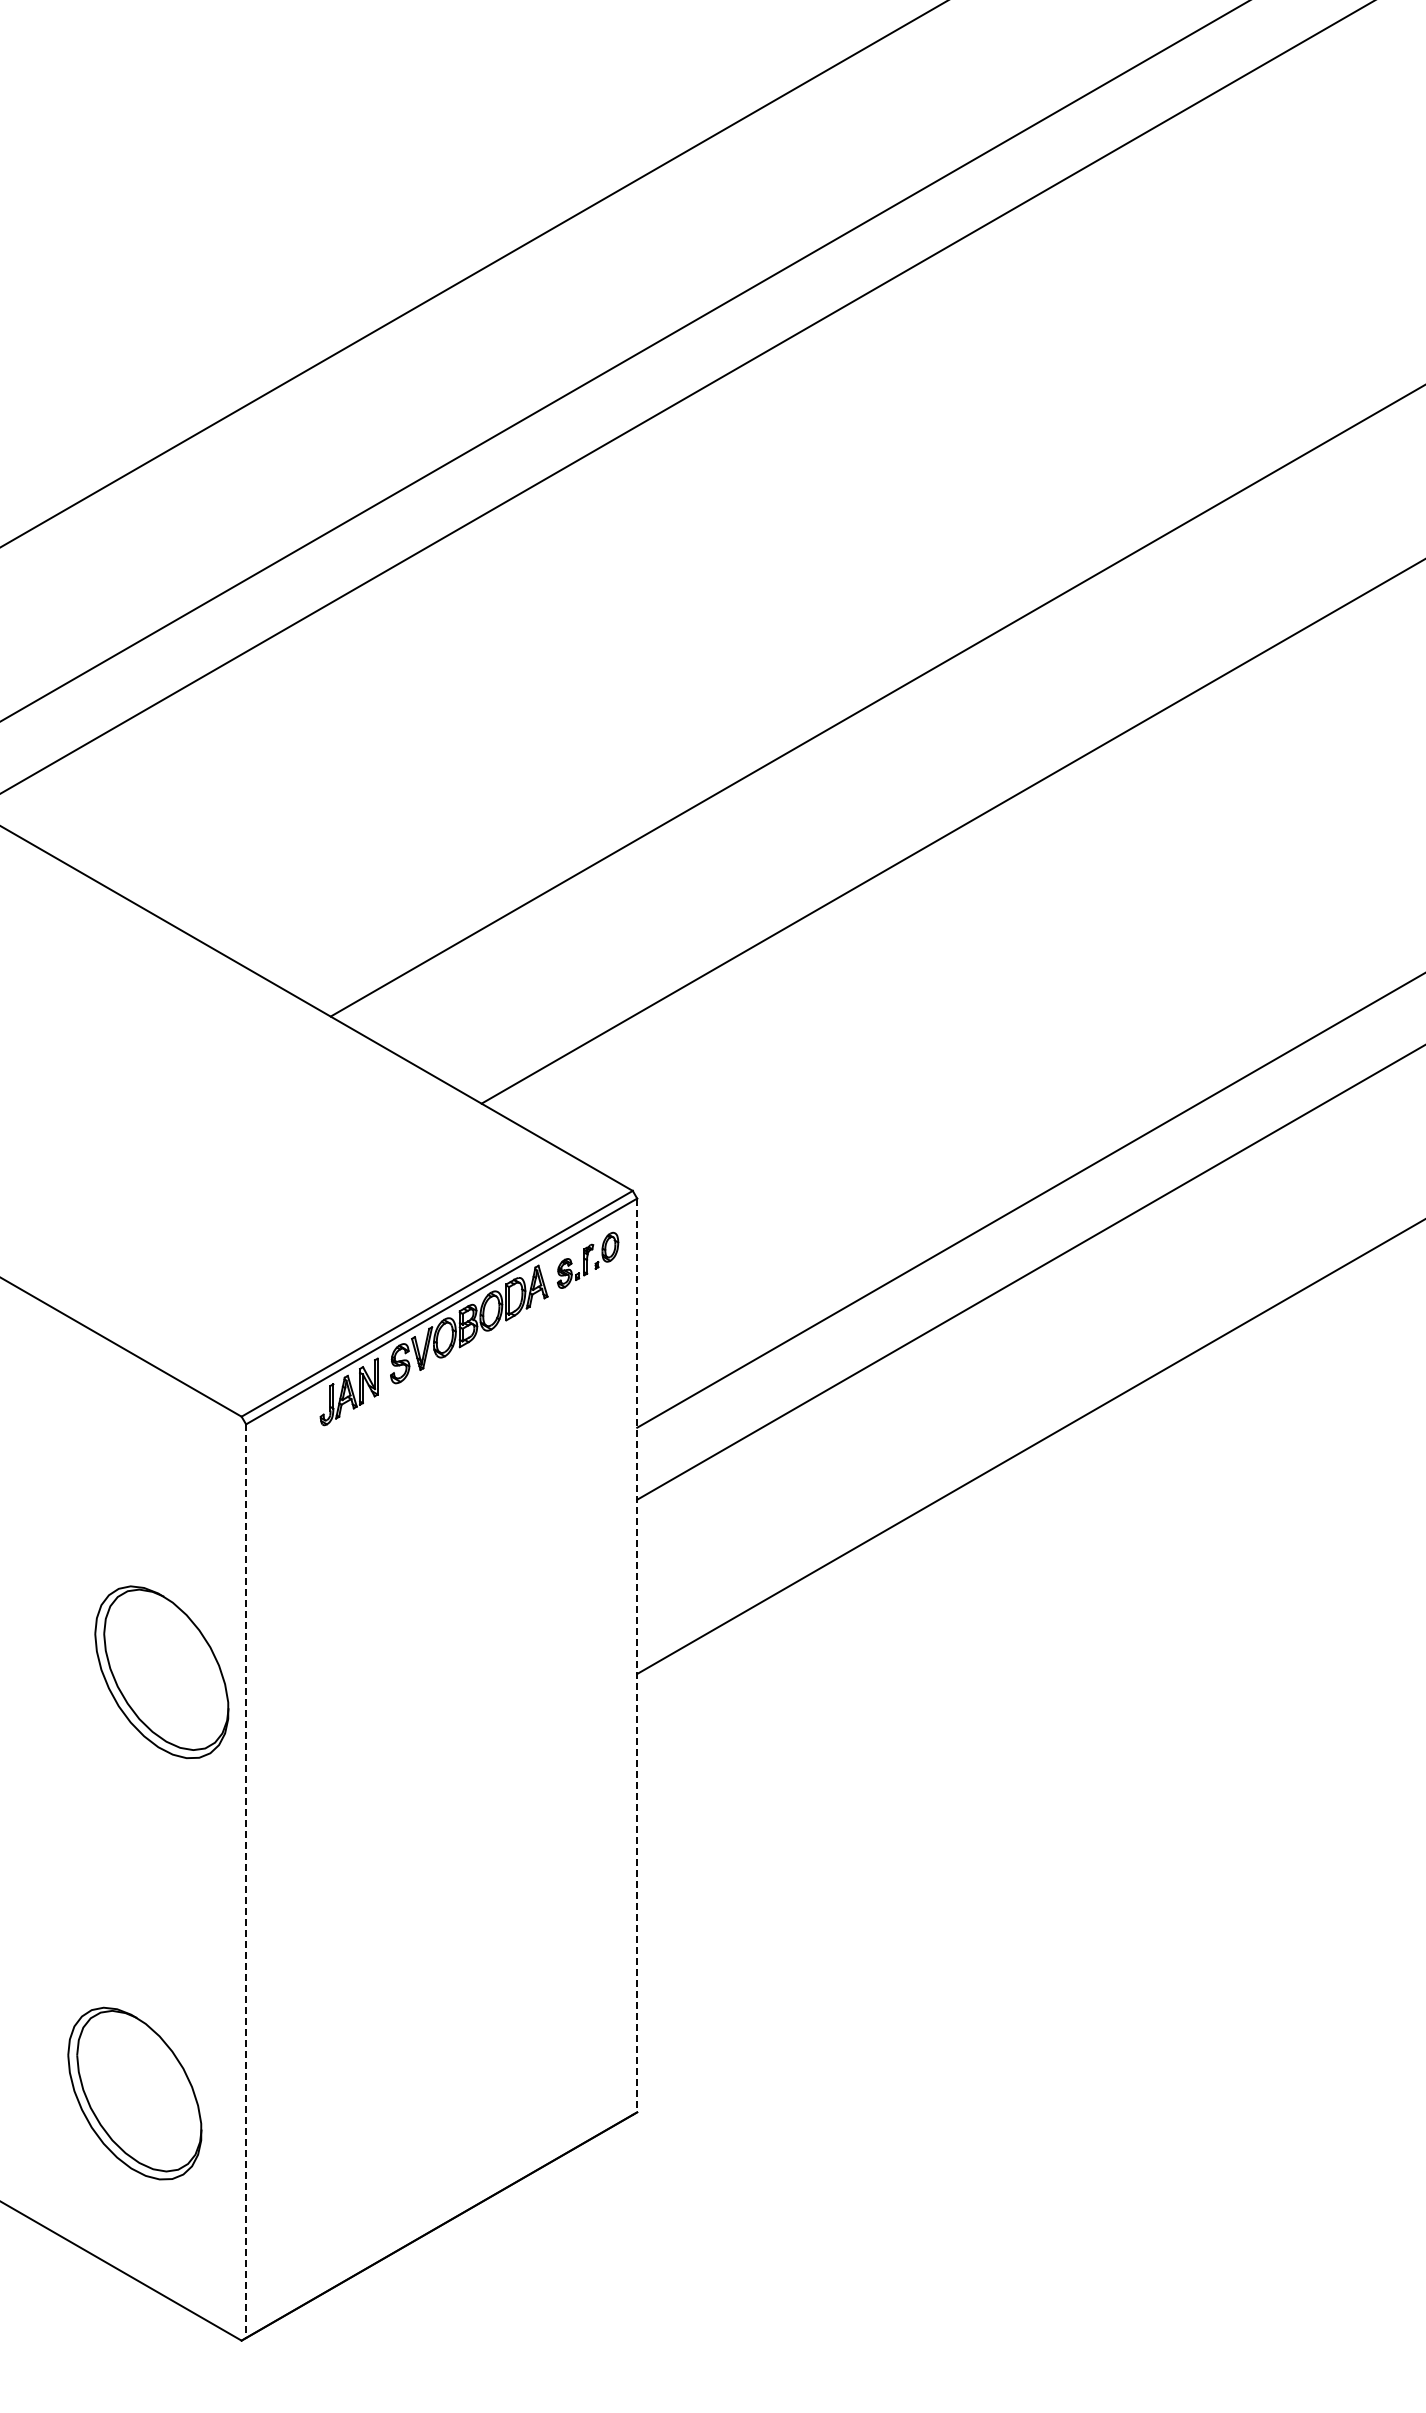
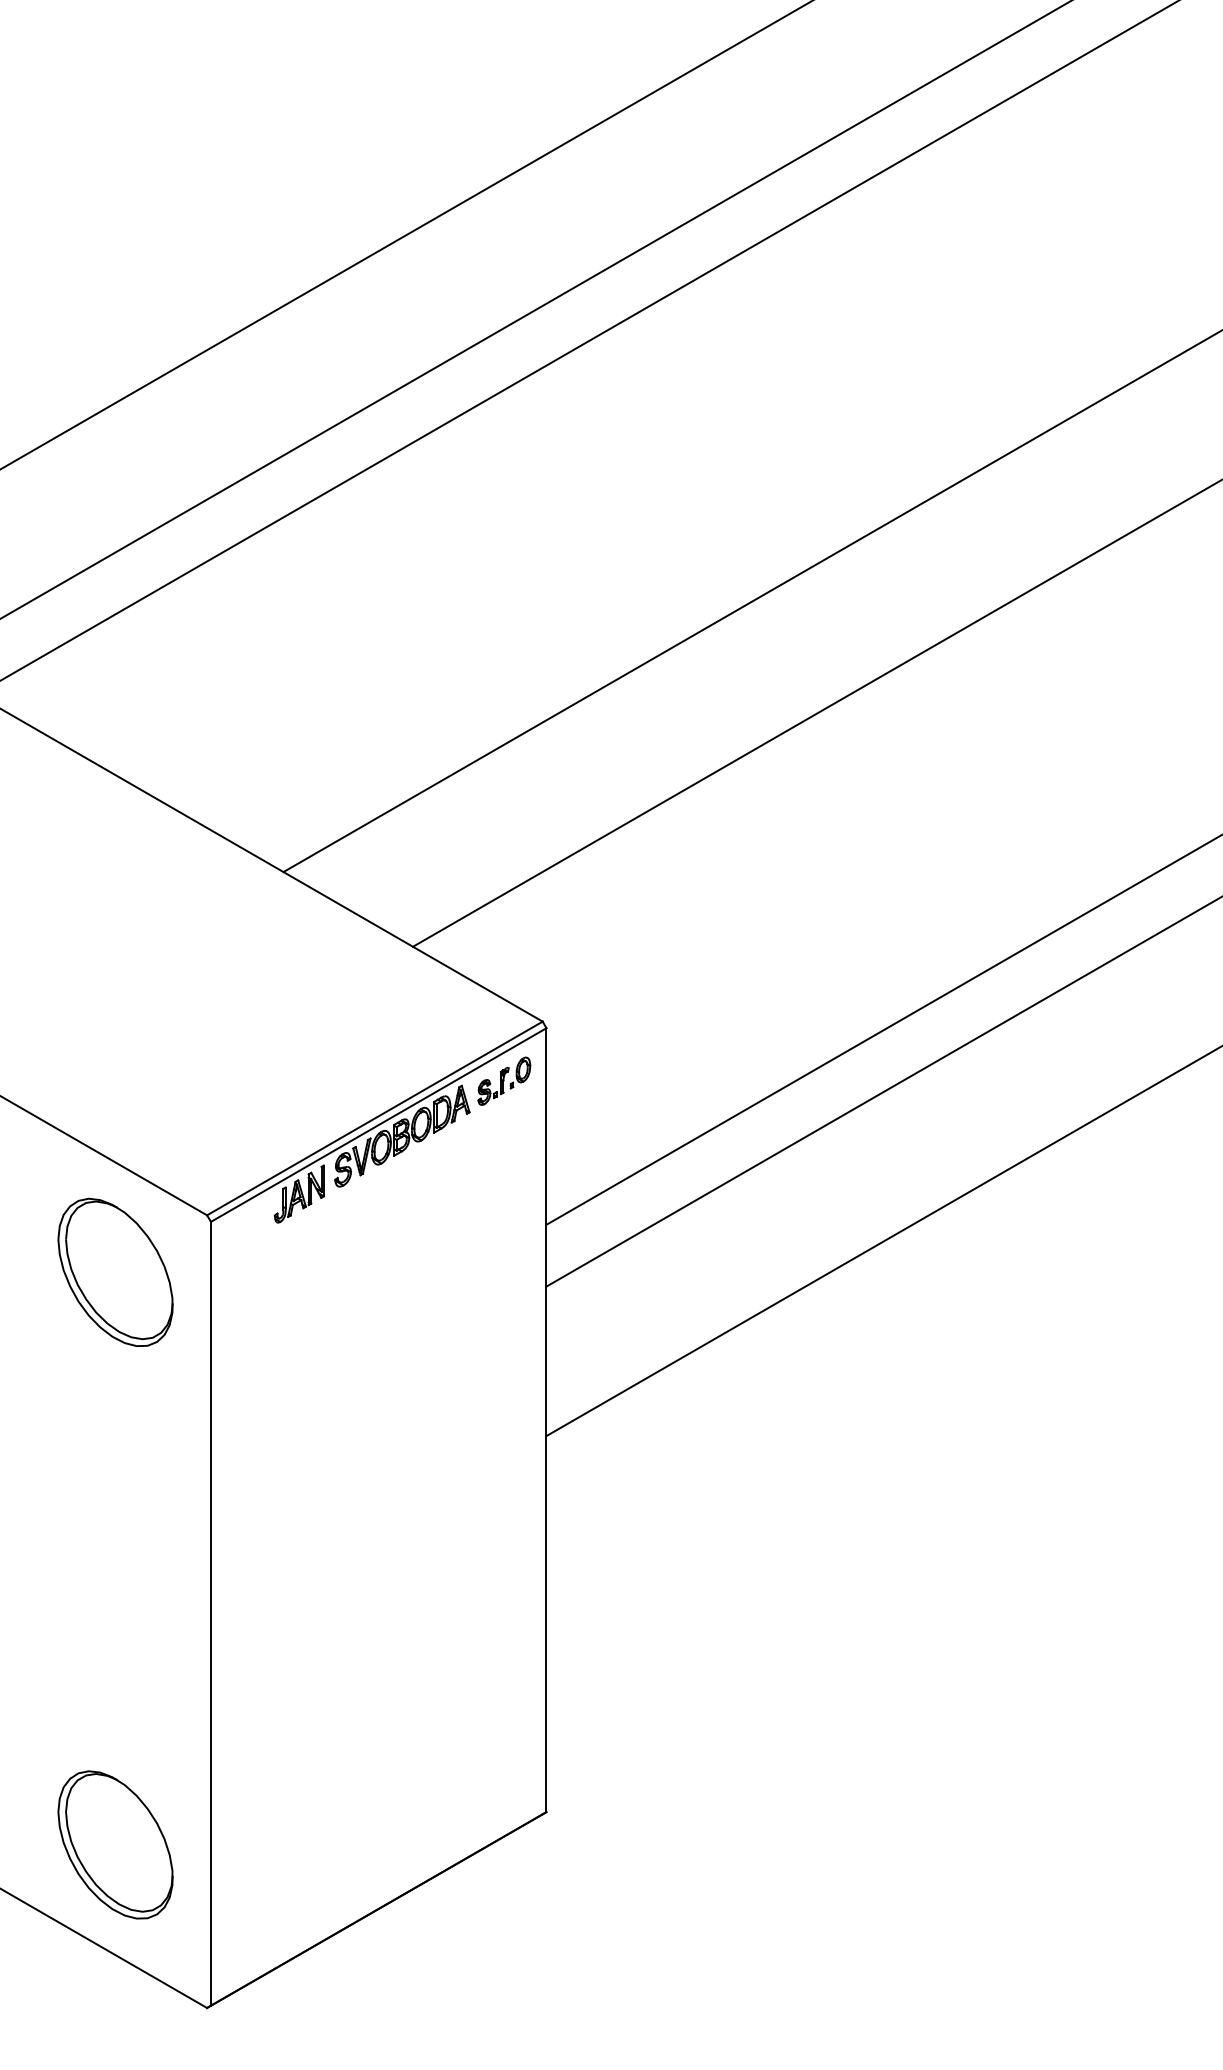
line: (637, 1655) -> (546, 1420), dashed -> solid
part: (161, 1671) -> (115, 1271), moved
line: (246, 1881) -> (211, 1614), dashed -> solid
part: (134, 2093) -> (115, 1844), moved

